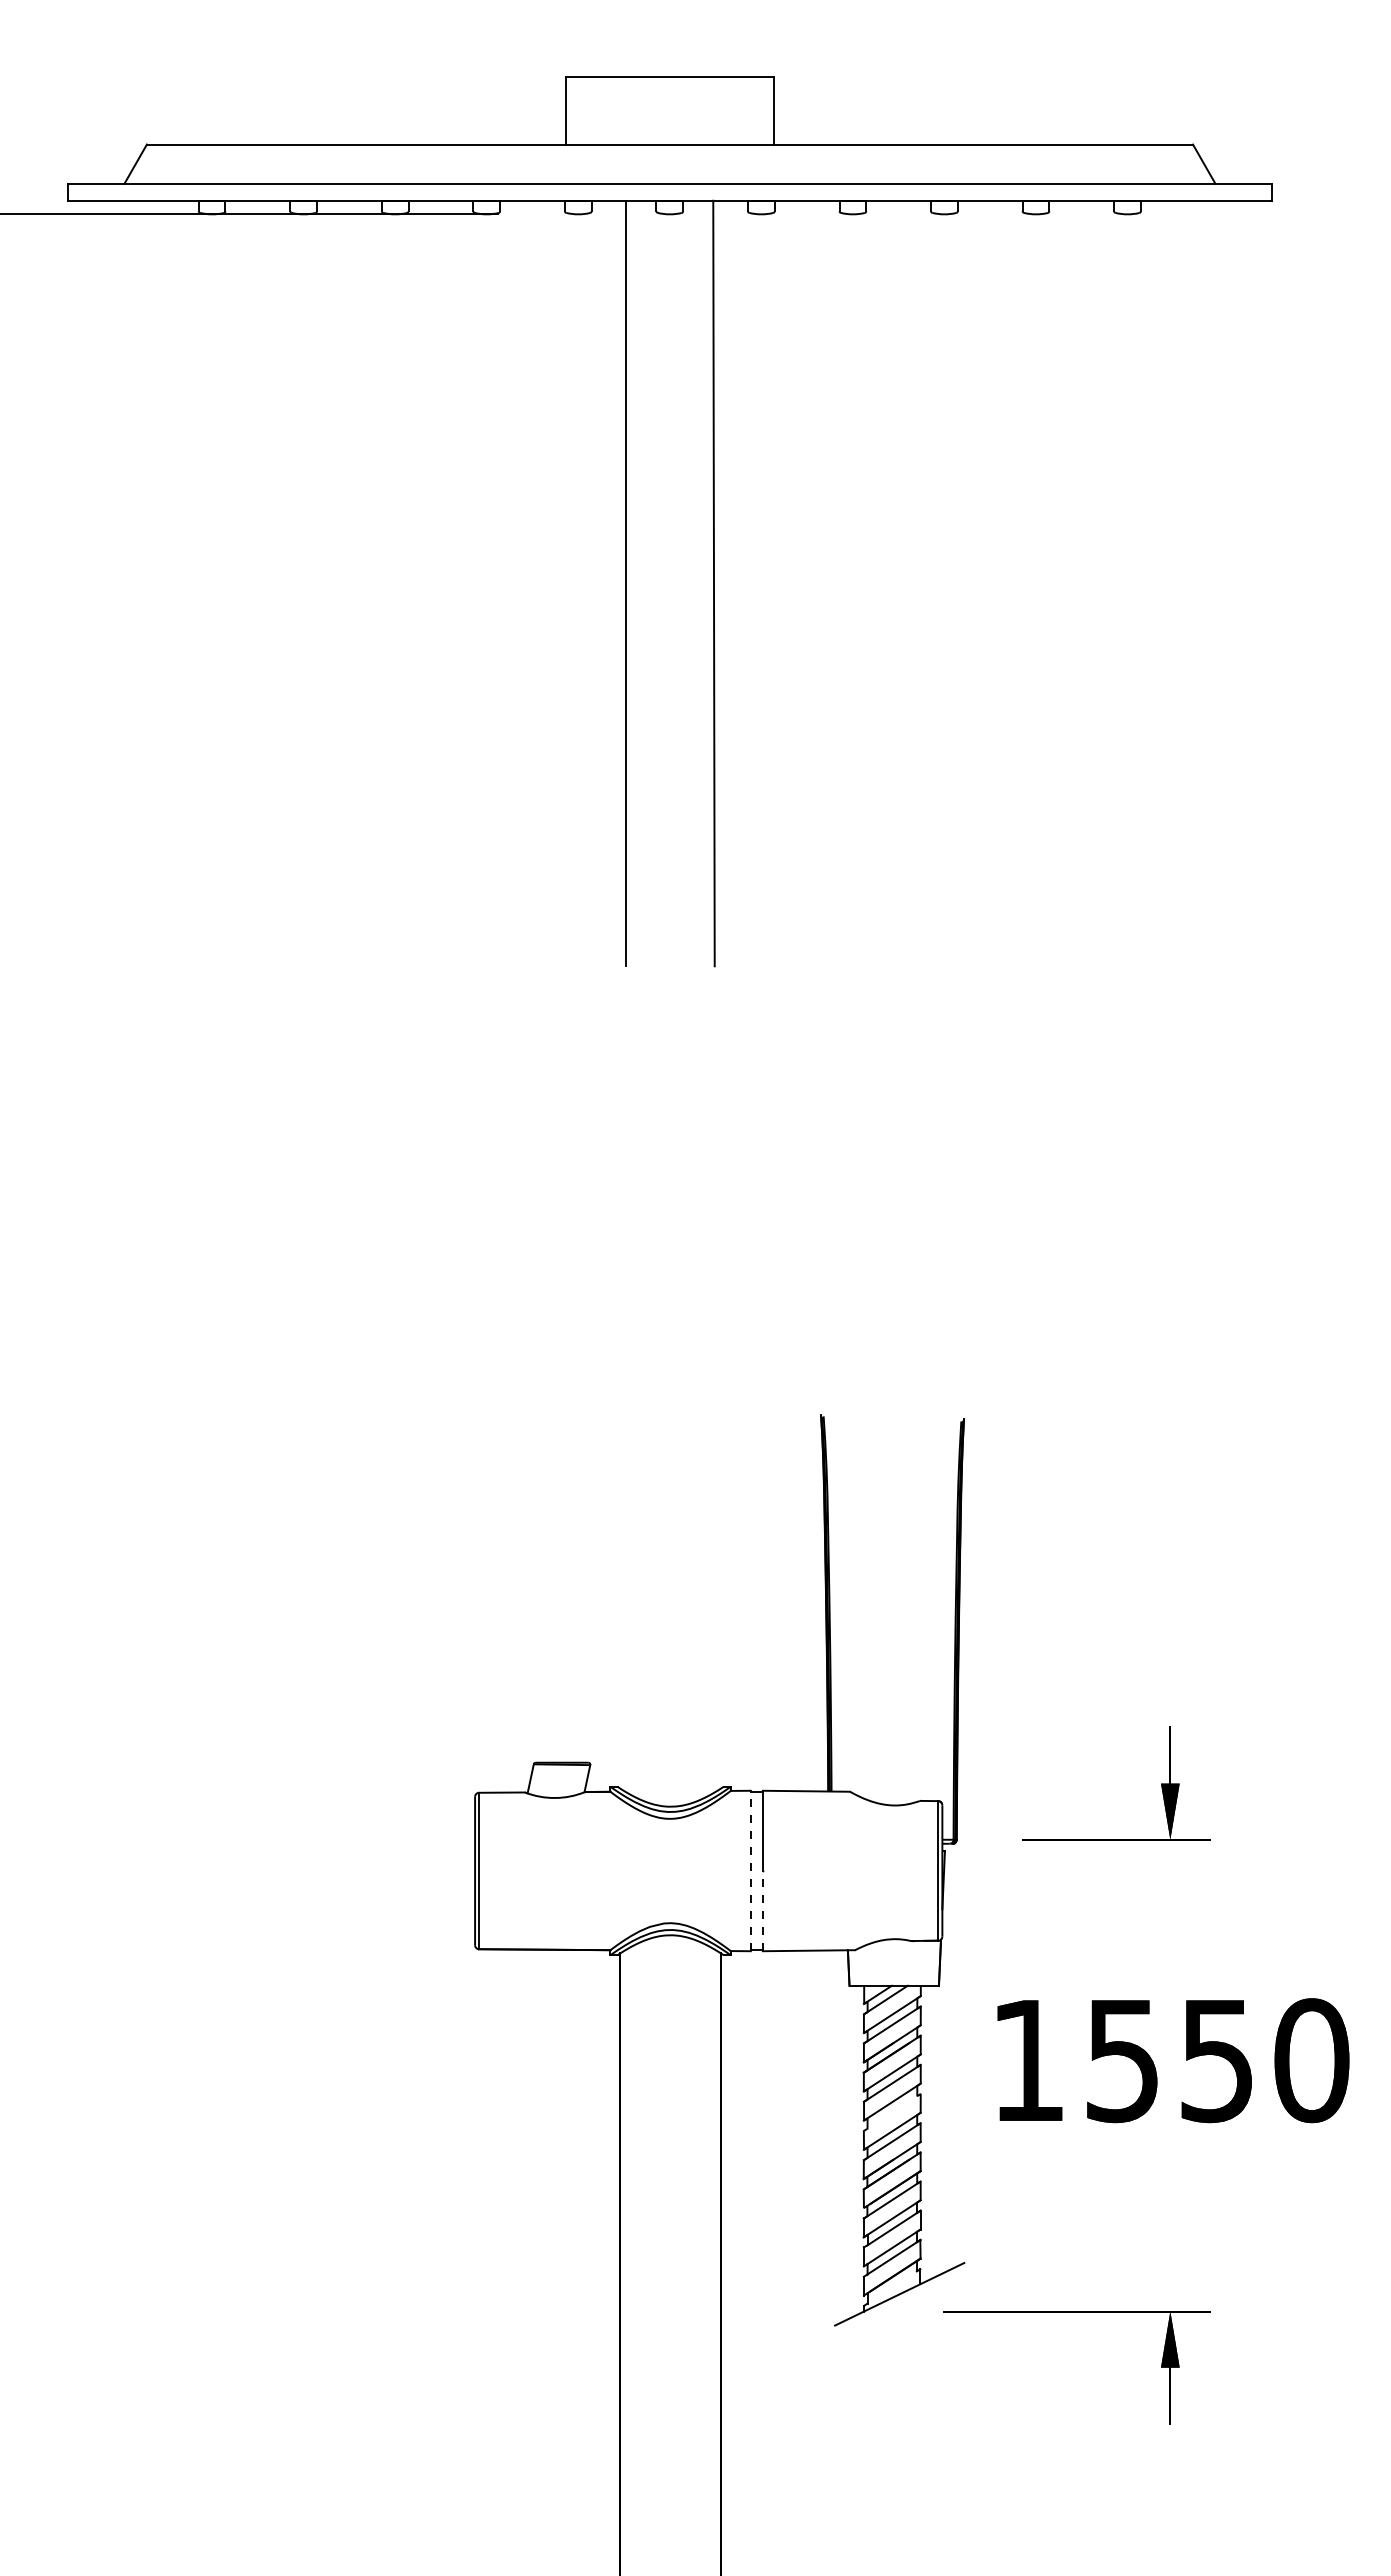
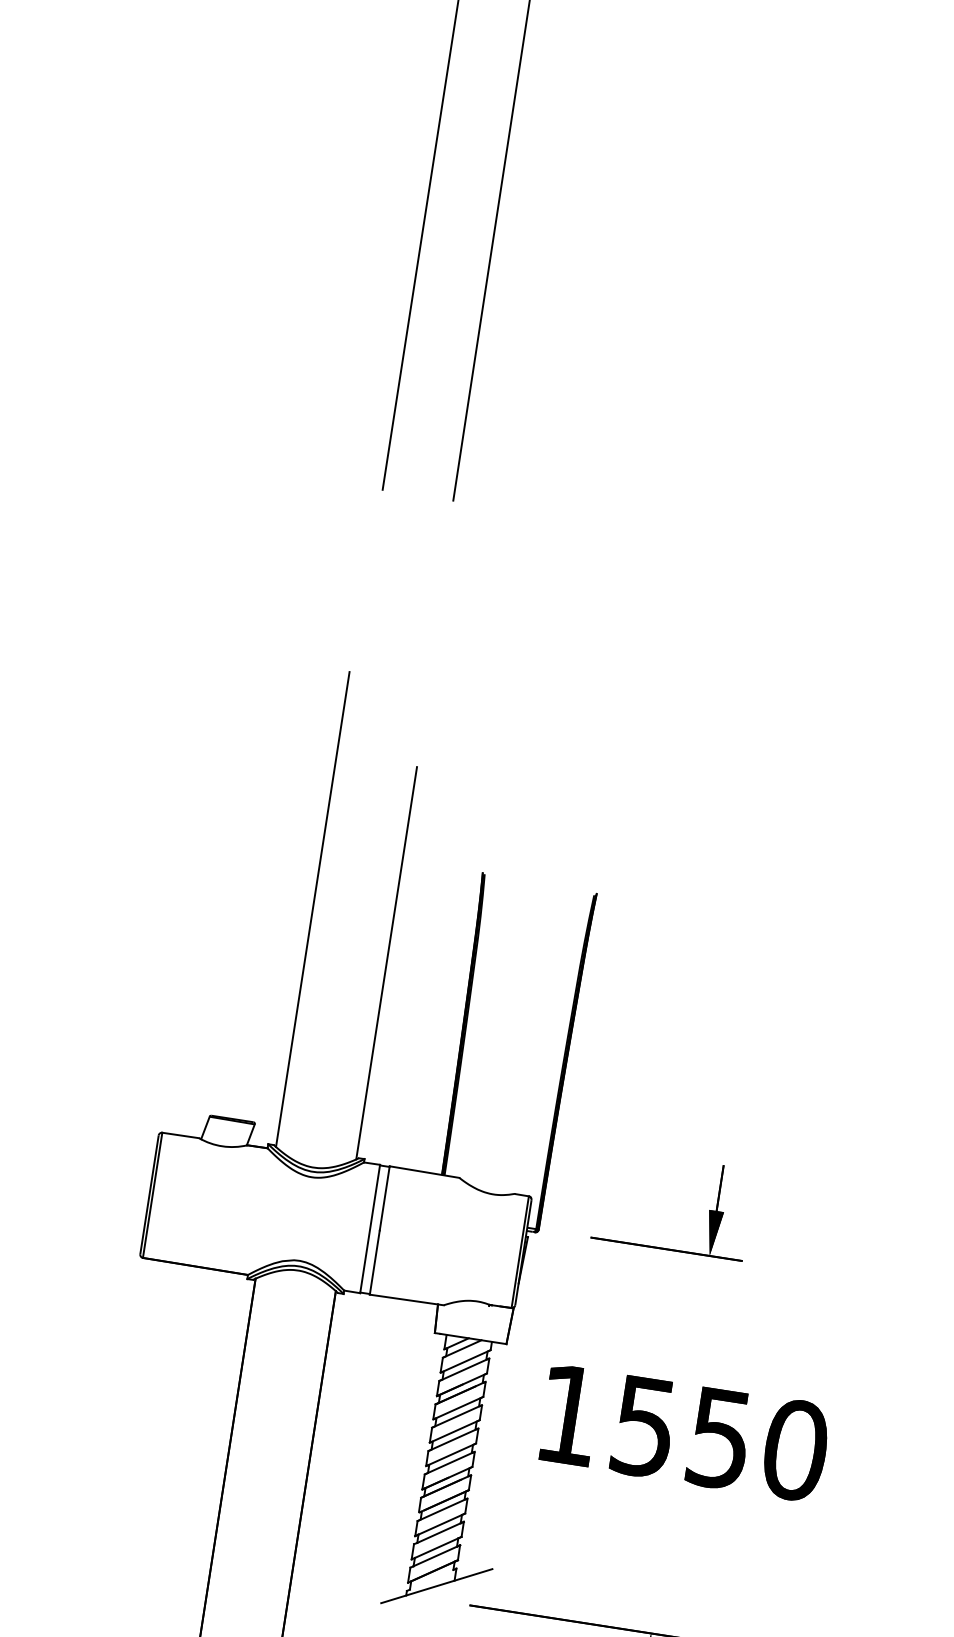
line: (620, 1491) -> (312, 909), added
line: (720, 1543) -> (386, 963), added
line: (750, 1870) -> (369, 1228), dashed -> solid
line: (762, 1910) -> (374, 1262), dashed -> solid
line: (891, 2112) -> (452, 1439), added

